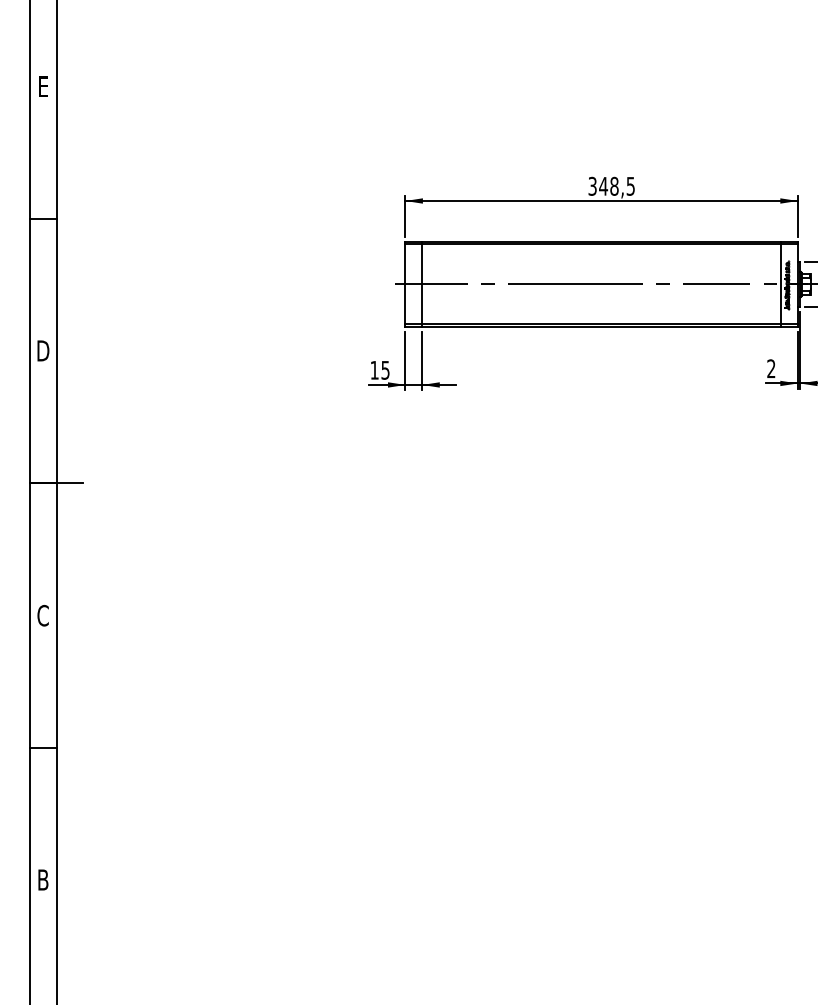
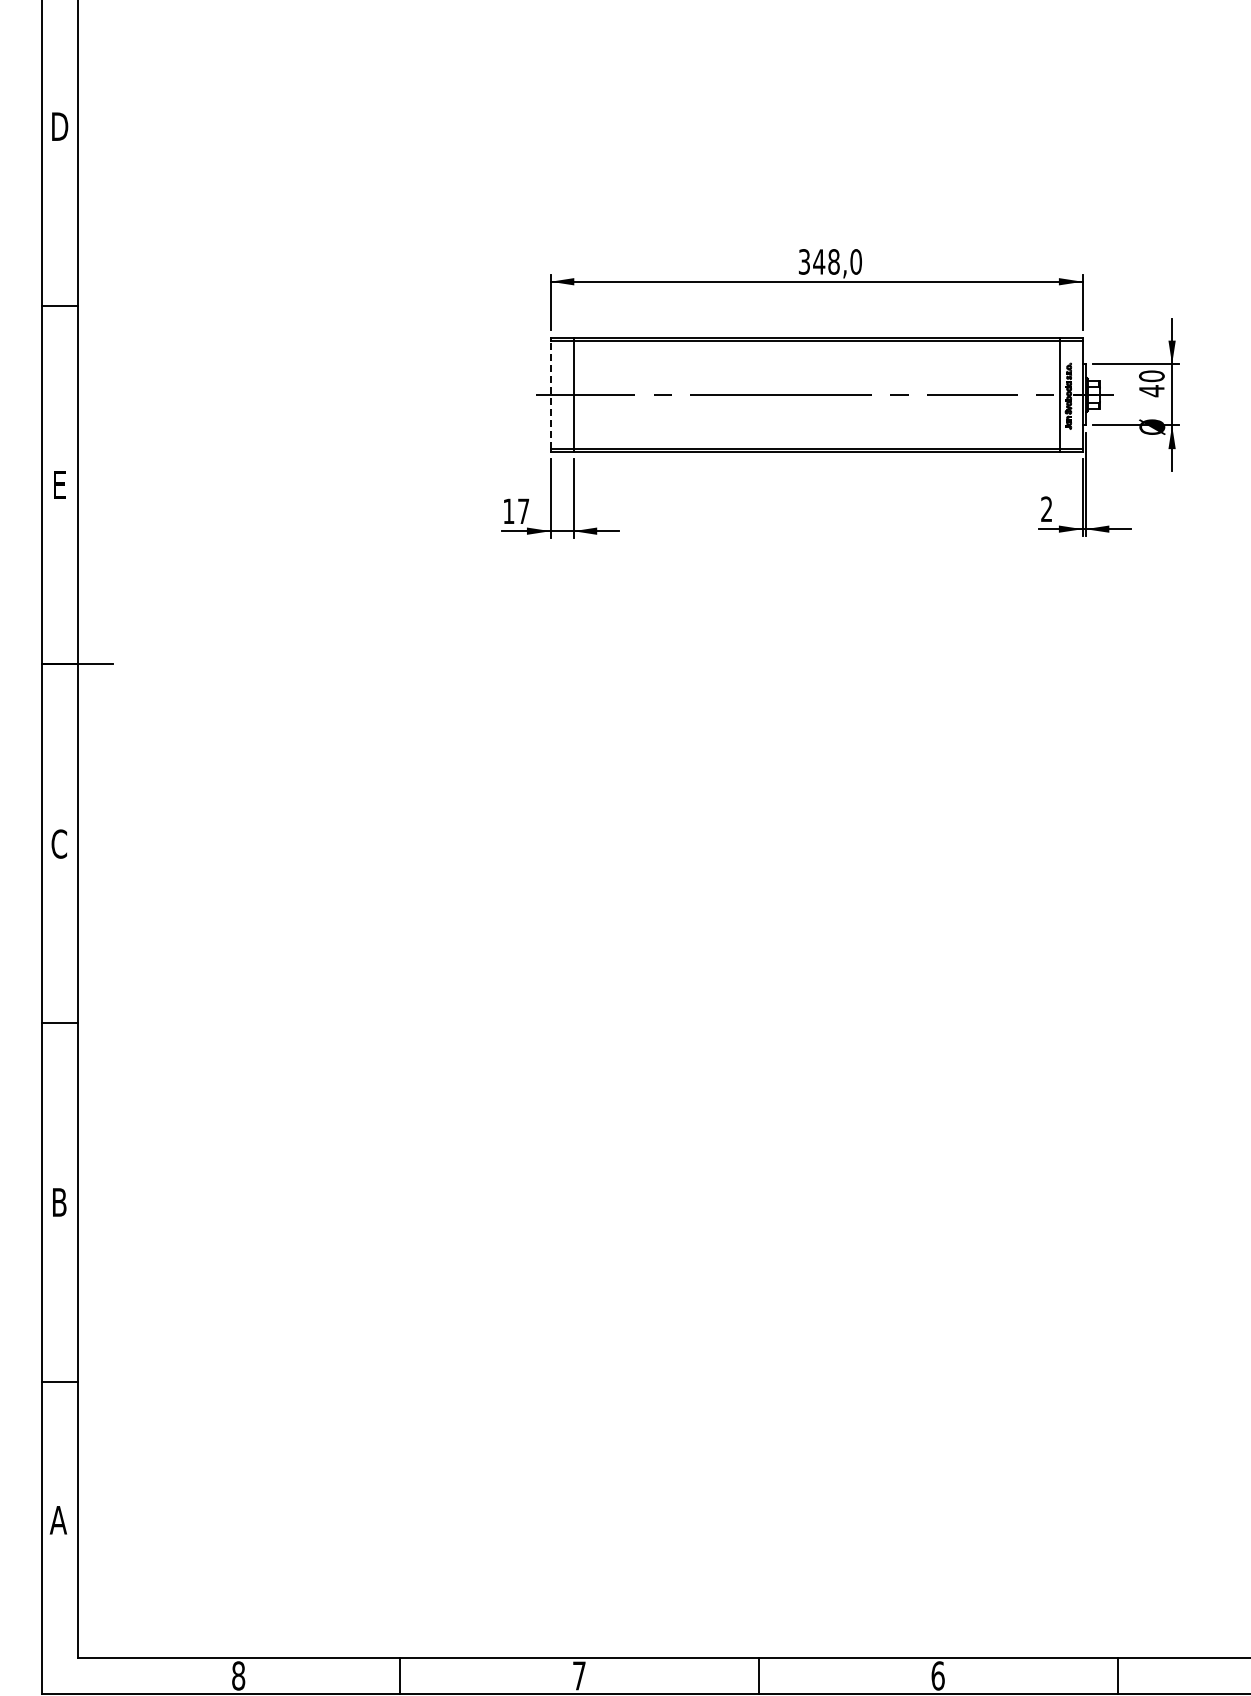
text: (44, 86) -> (60, 126), E -> D
text: (630, 186) -> (855, 261), 348,5 -> 348,0
line: (405, 284) -> (550, 394), solid -> dashed
text: (43, 350) -> (59, 484), D -> E
text: (385, 370) -> (523, 511), 15 -> 17

